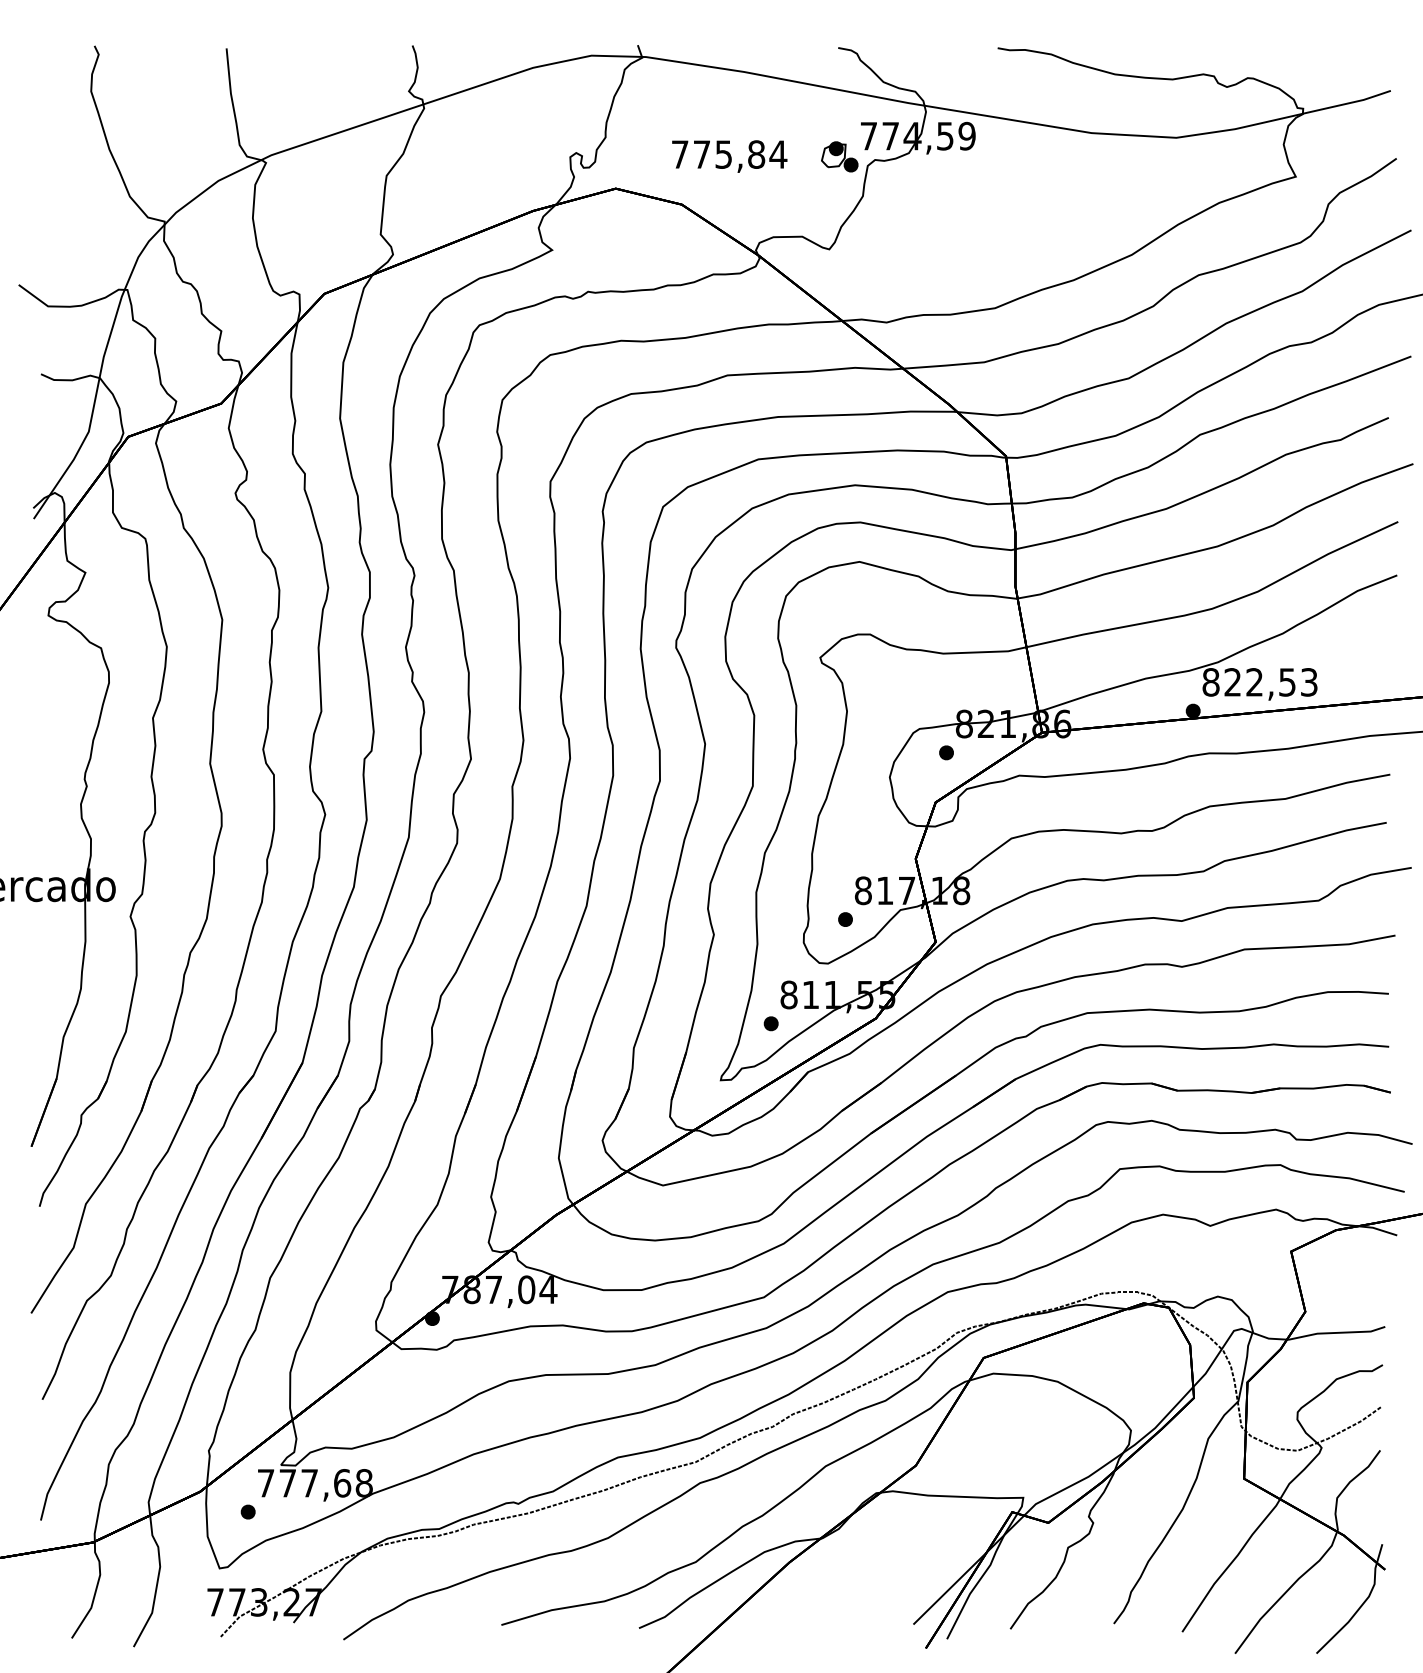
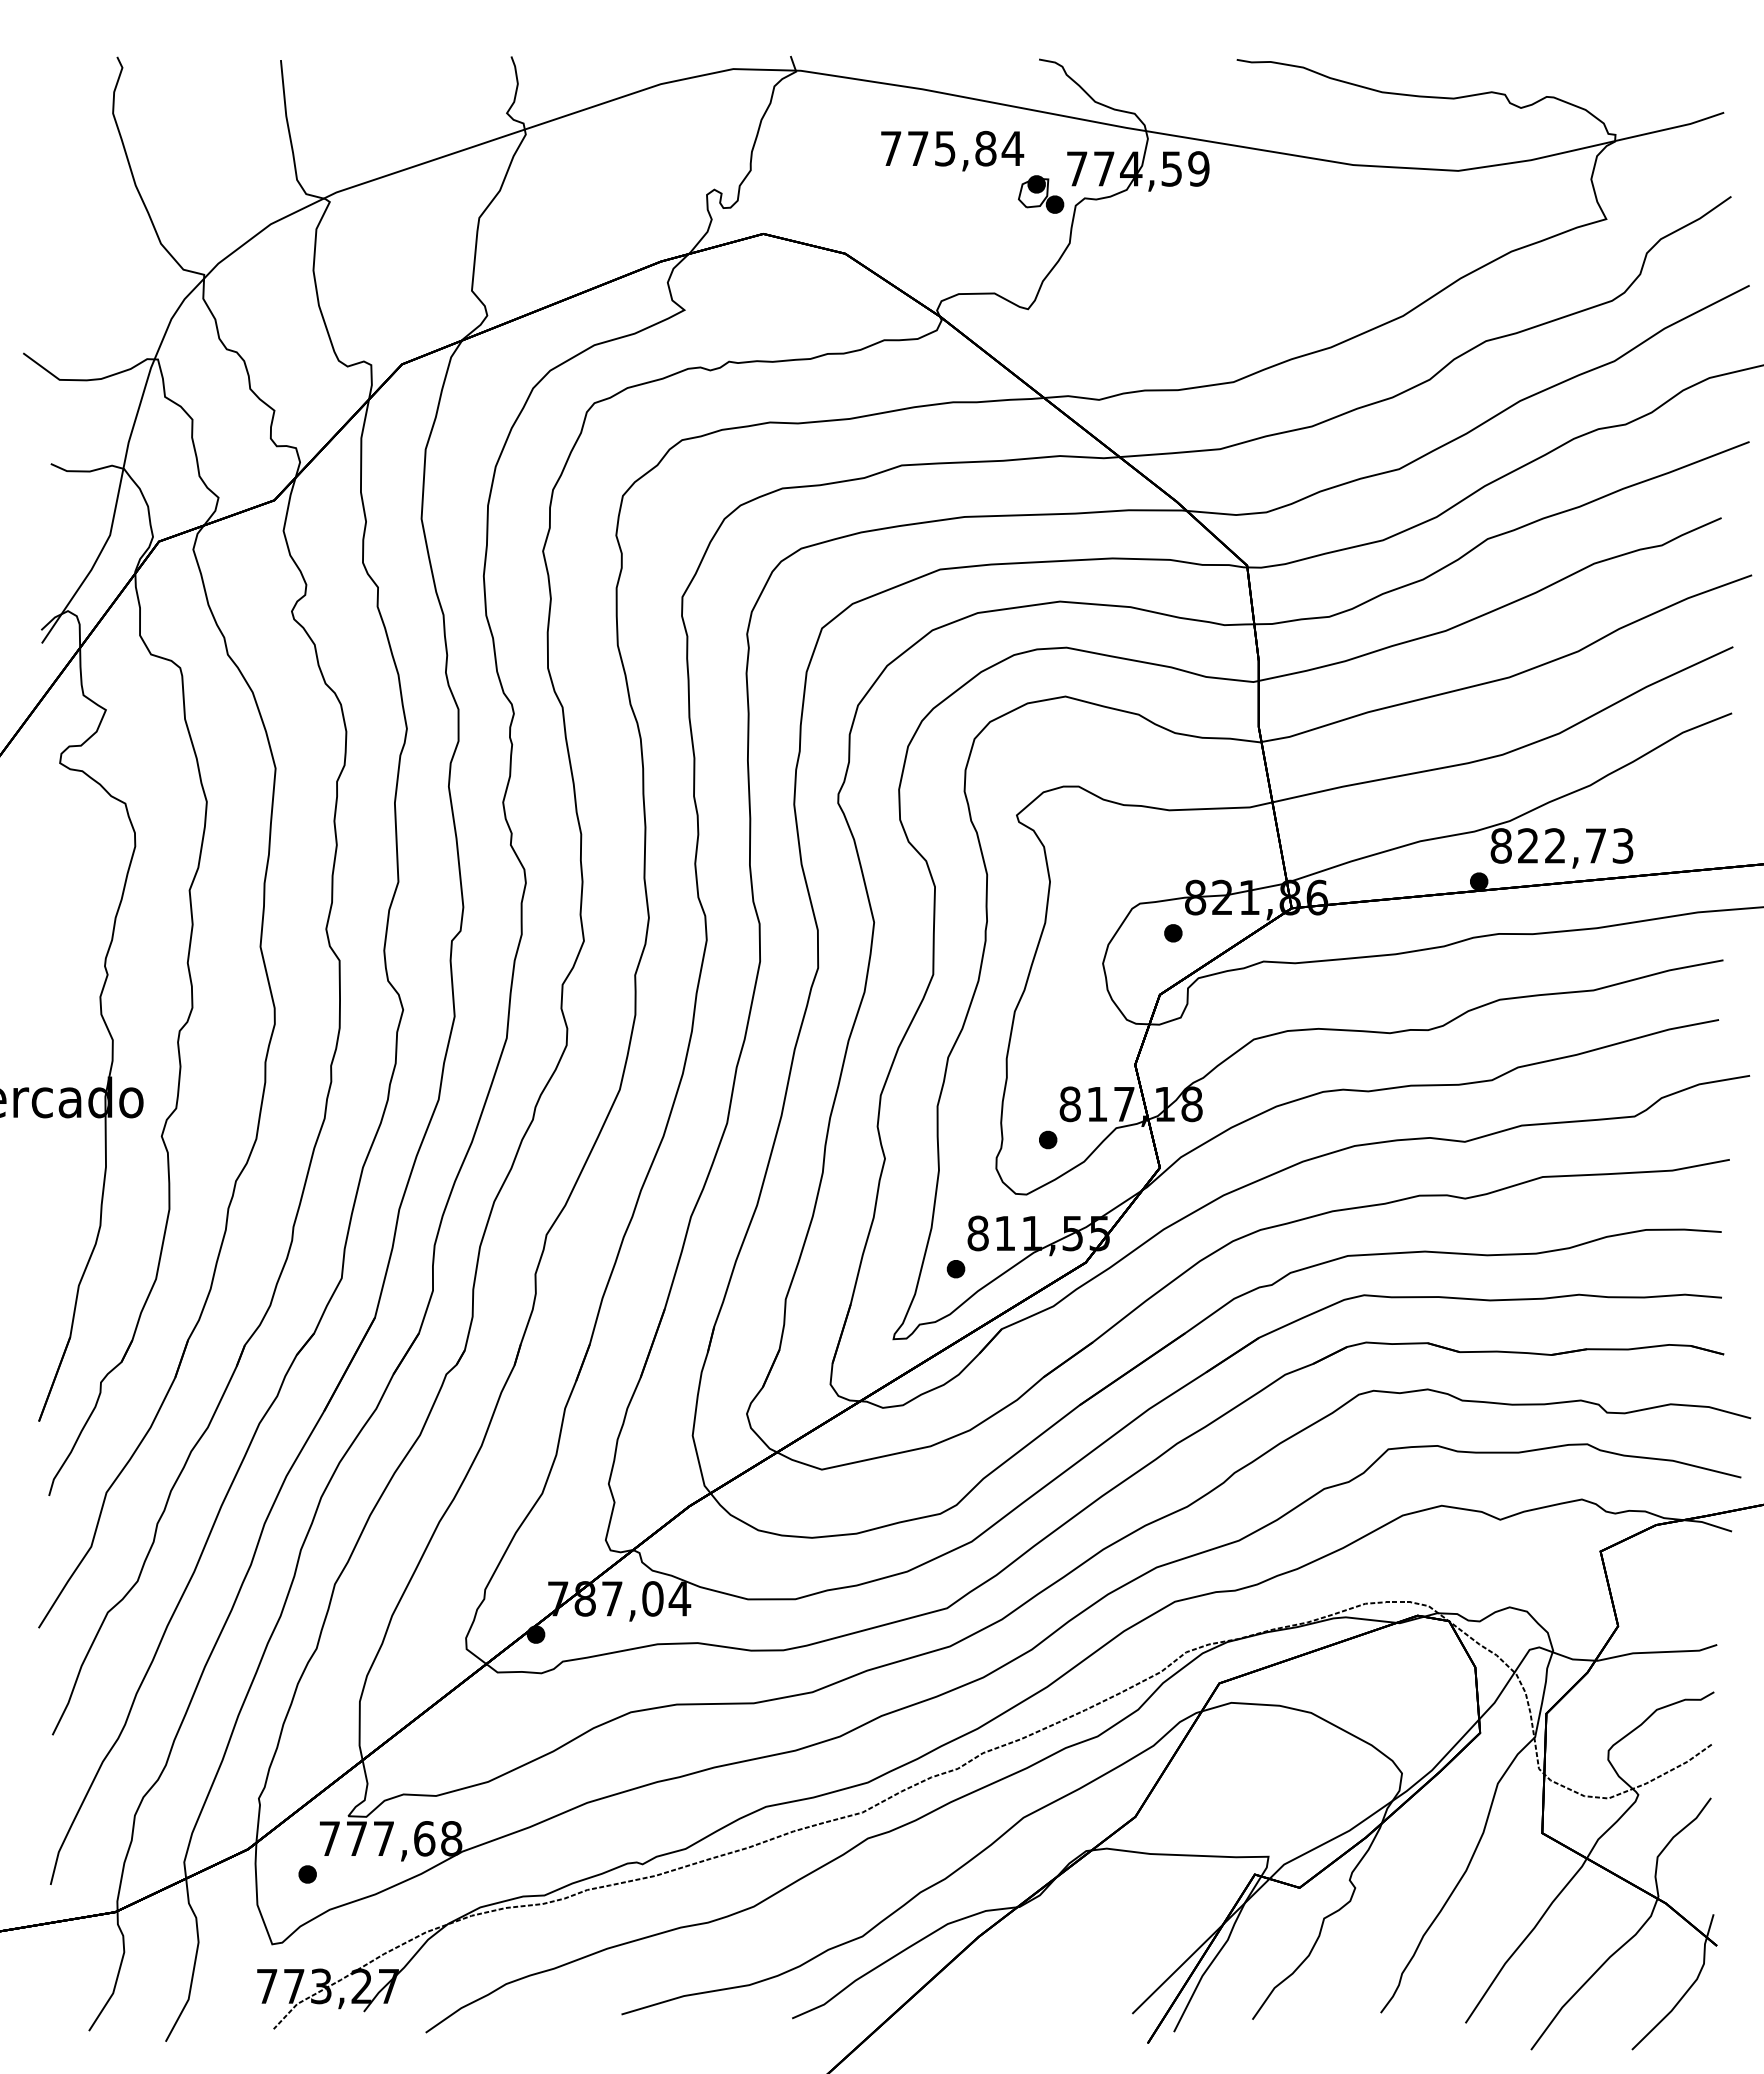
text: (729, 156) -> (952, 151), moved
text: (1287, 682) -> (1595, 845), 822,53 -> 822,73

